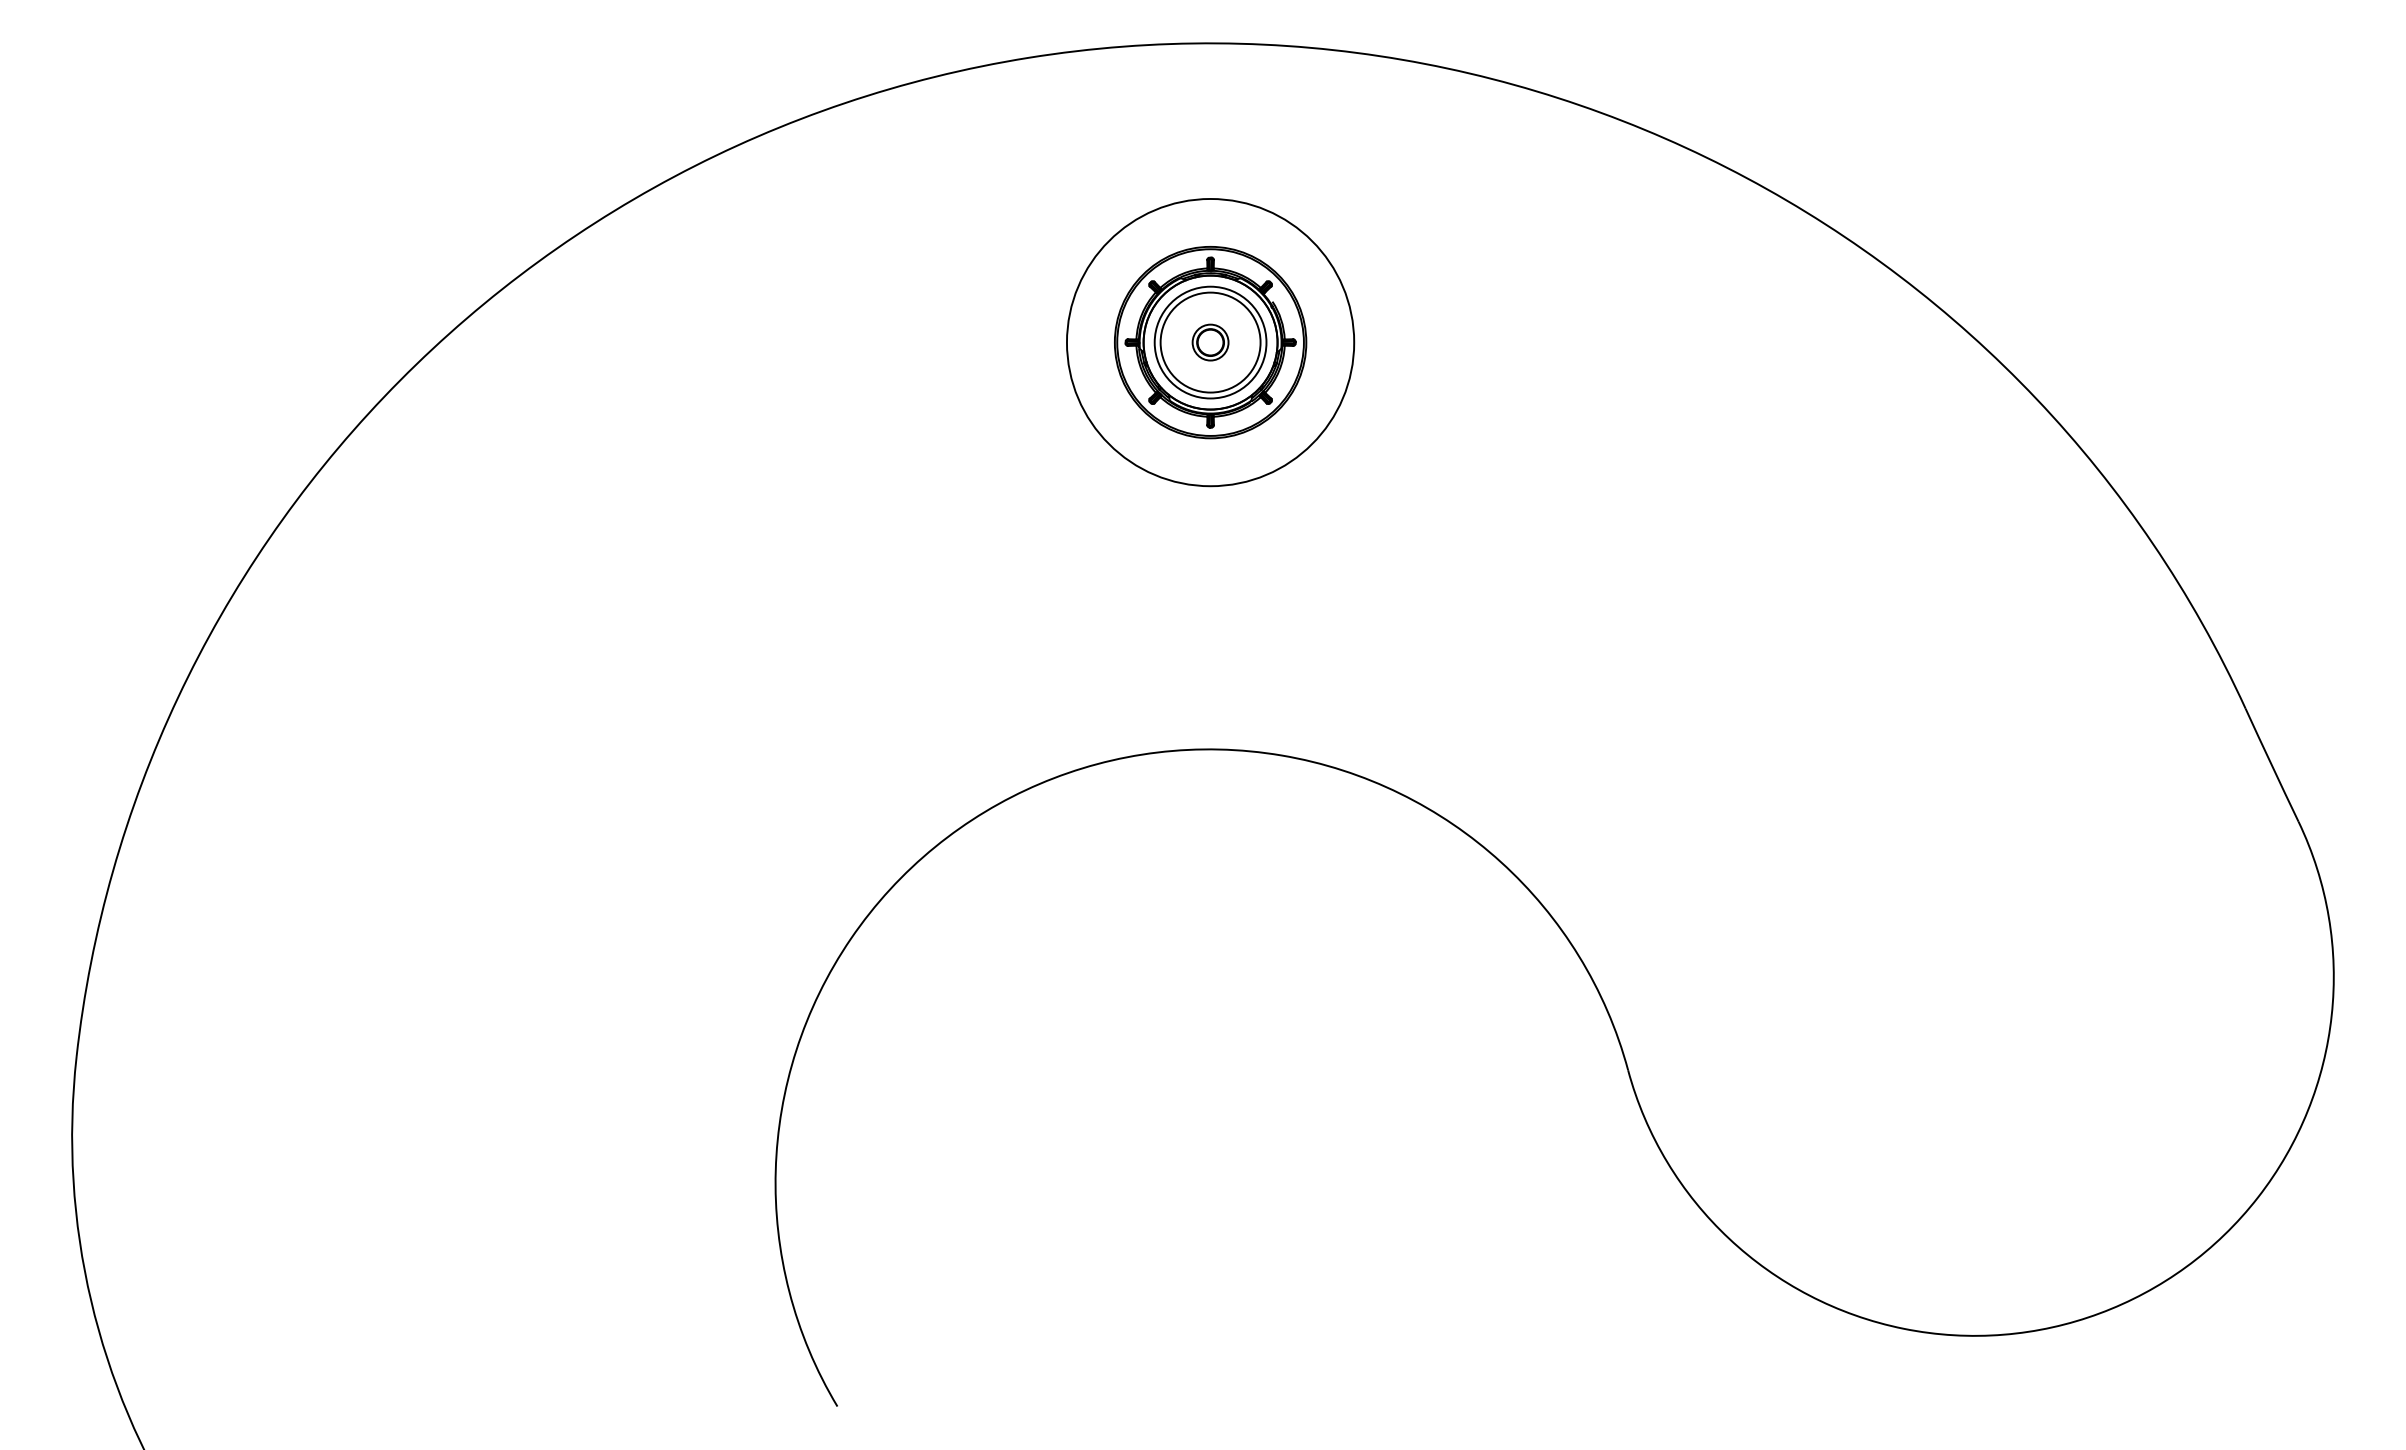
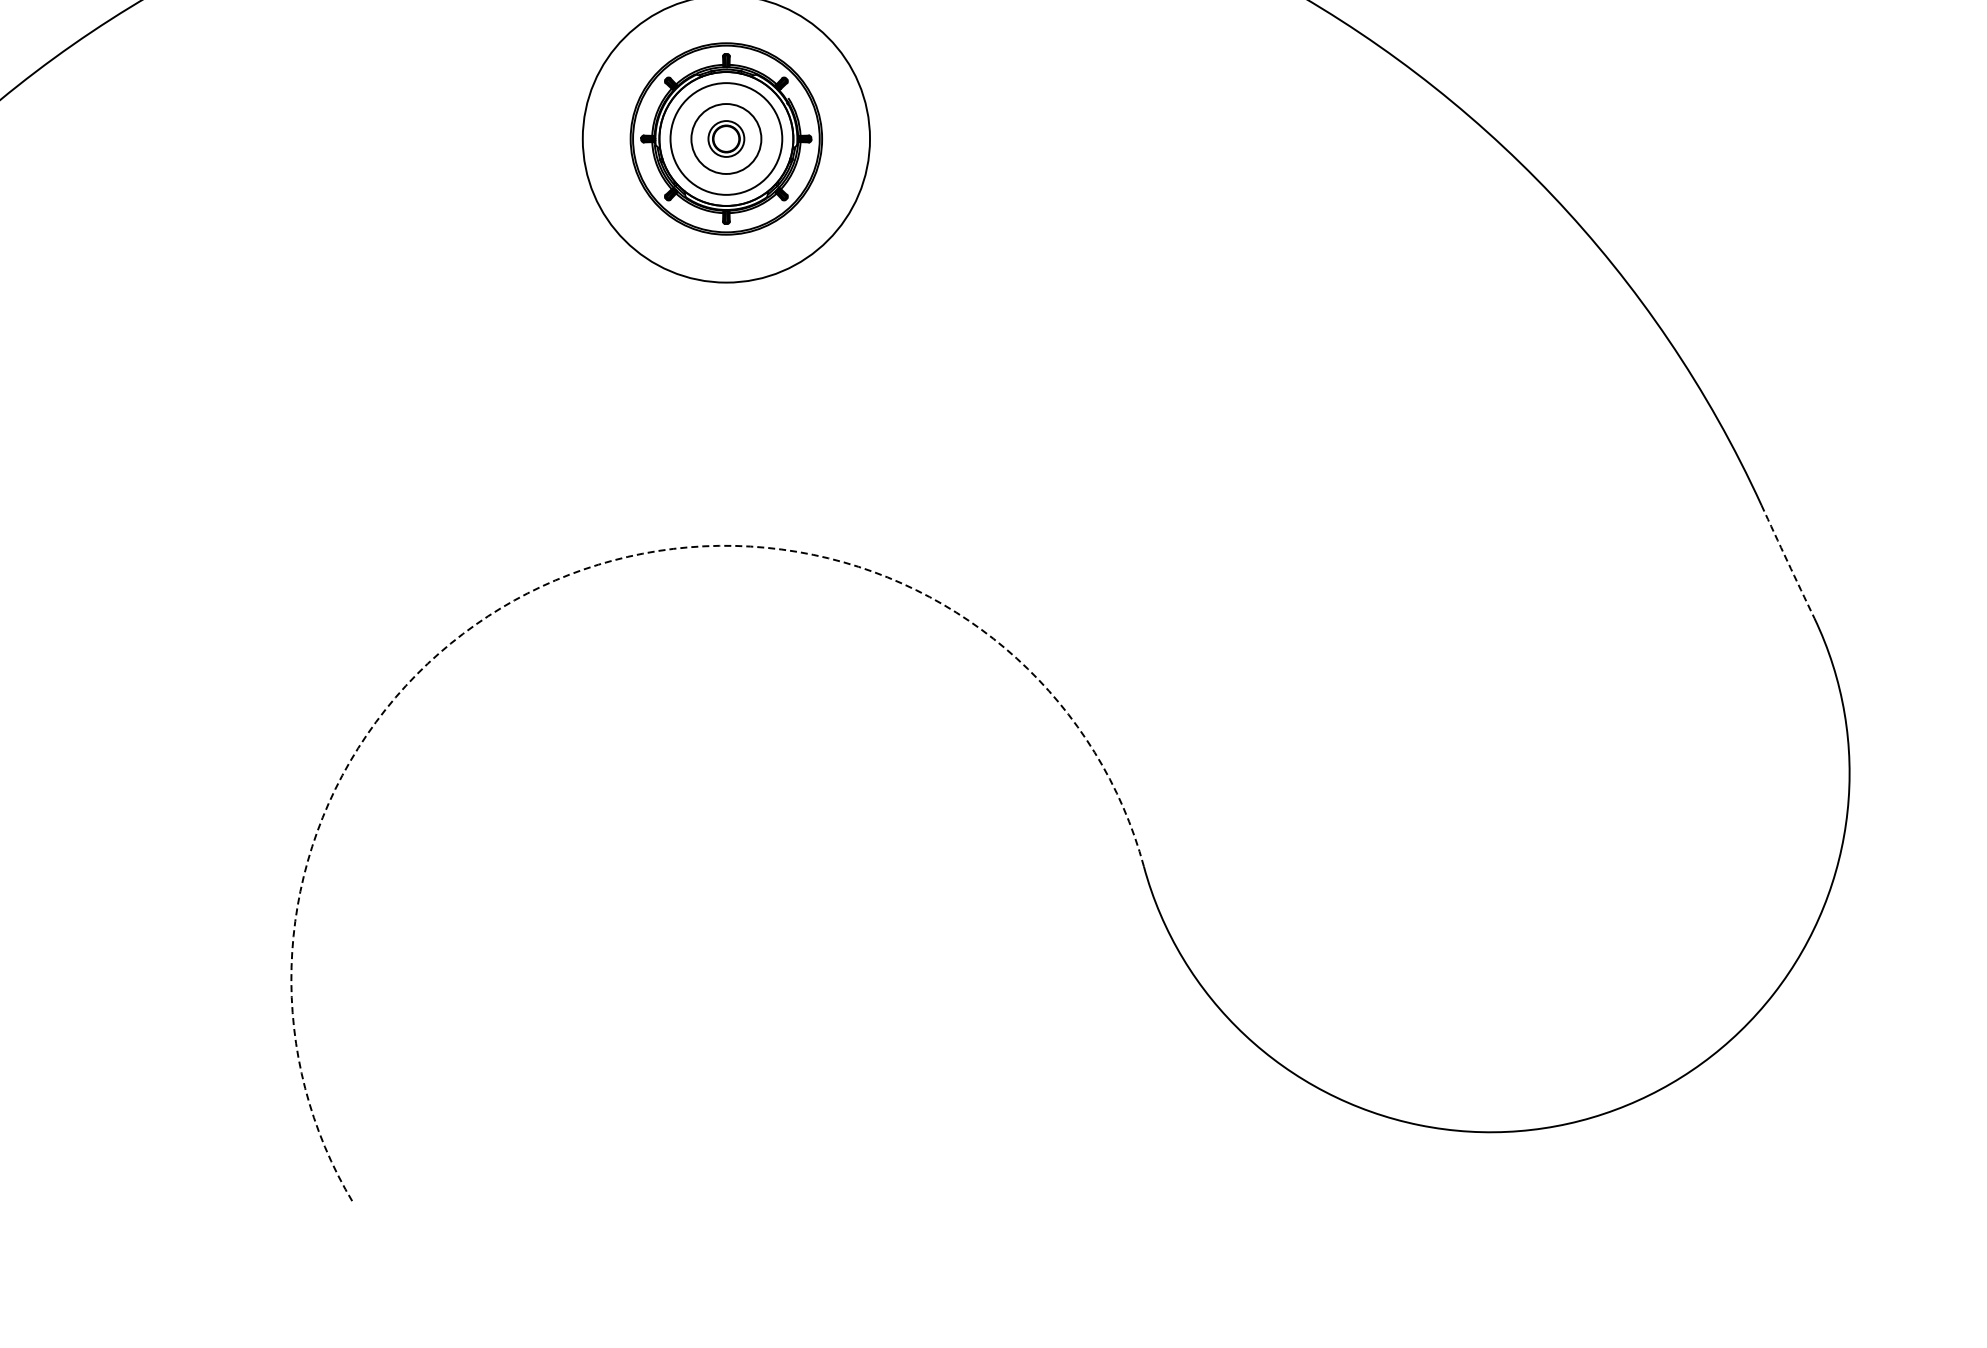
circle: (1210, 342) -> (726, 138), size x0.7
arc: (2271, 765) -> (1787, 561), solid -> dashed
arc: (1039, 784) -> (555, 580), solid -> dashed

